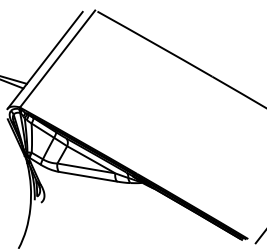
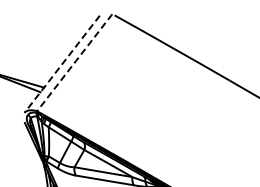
line: (57, 59) -> (74, 63), solid -> dashed
line: (44, 60) -> (61, 64), solid -> dashed

